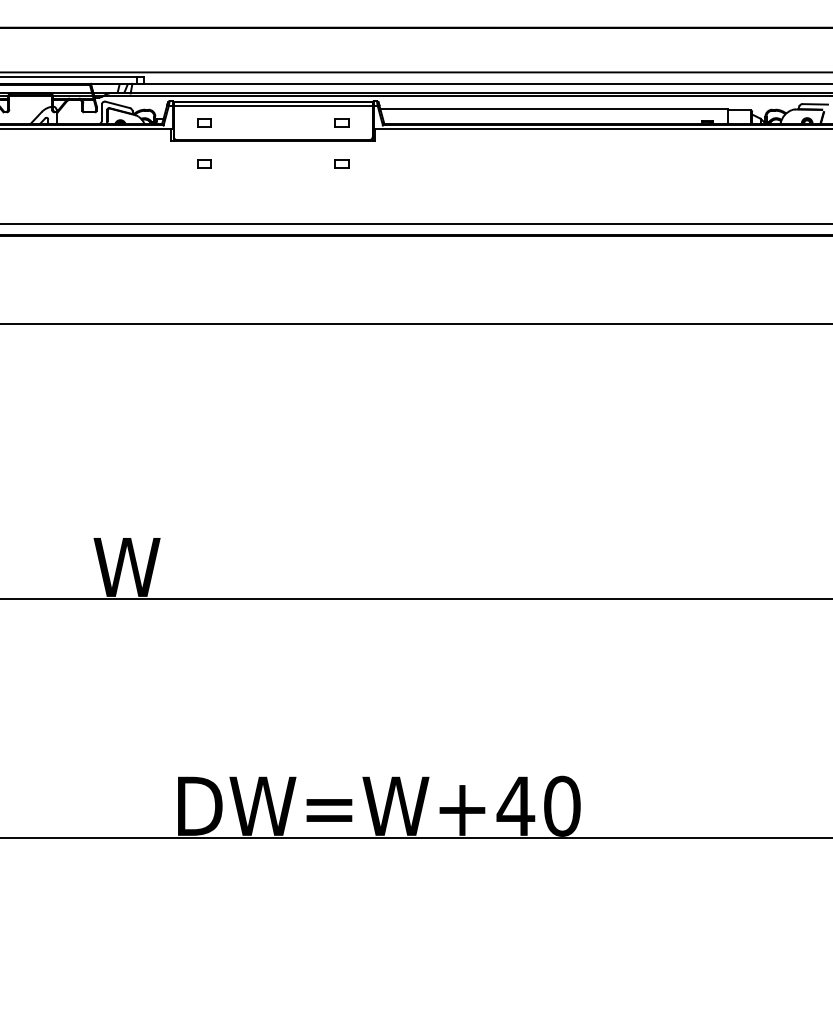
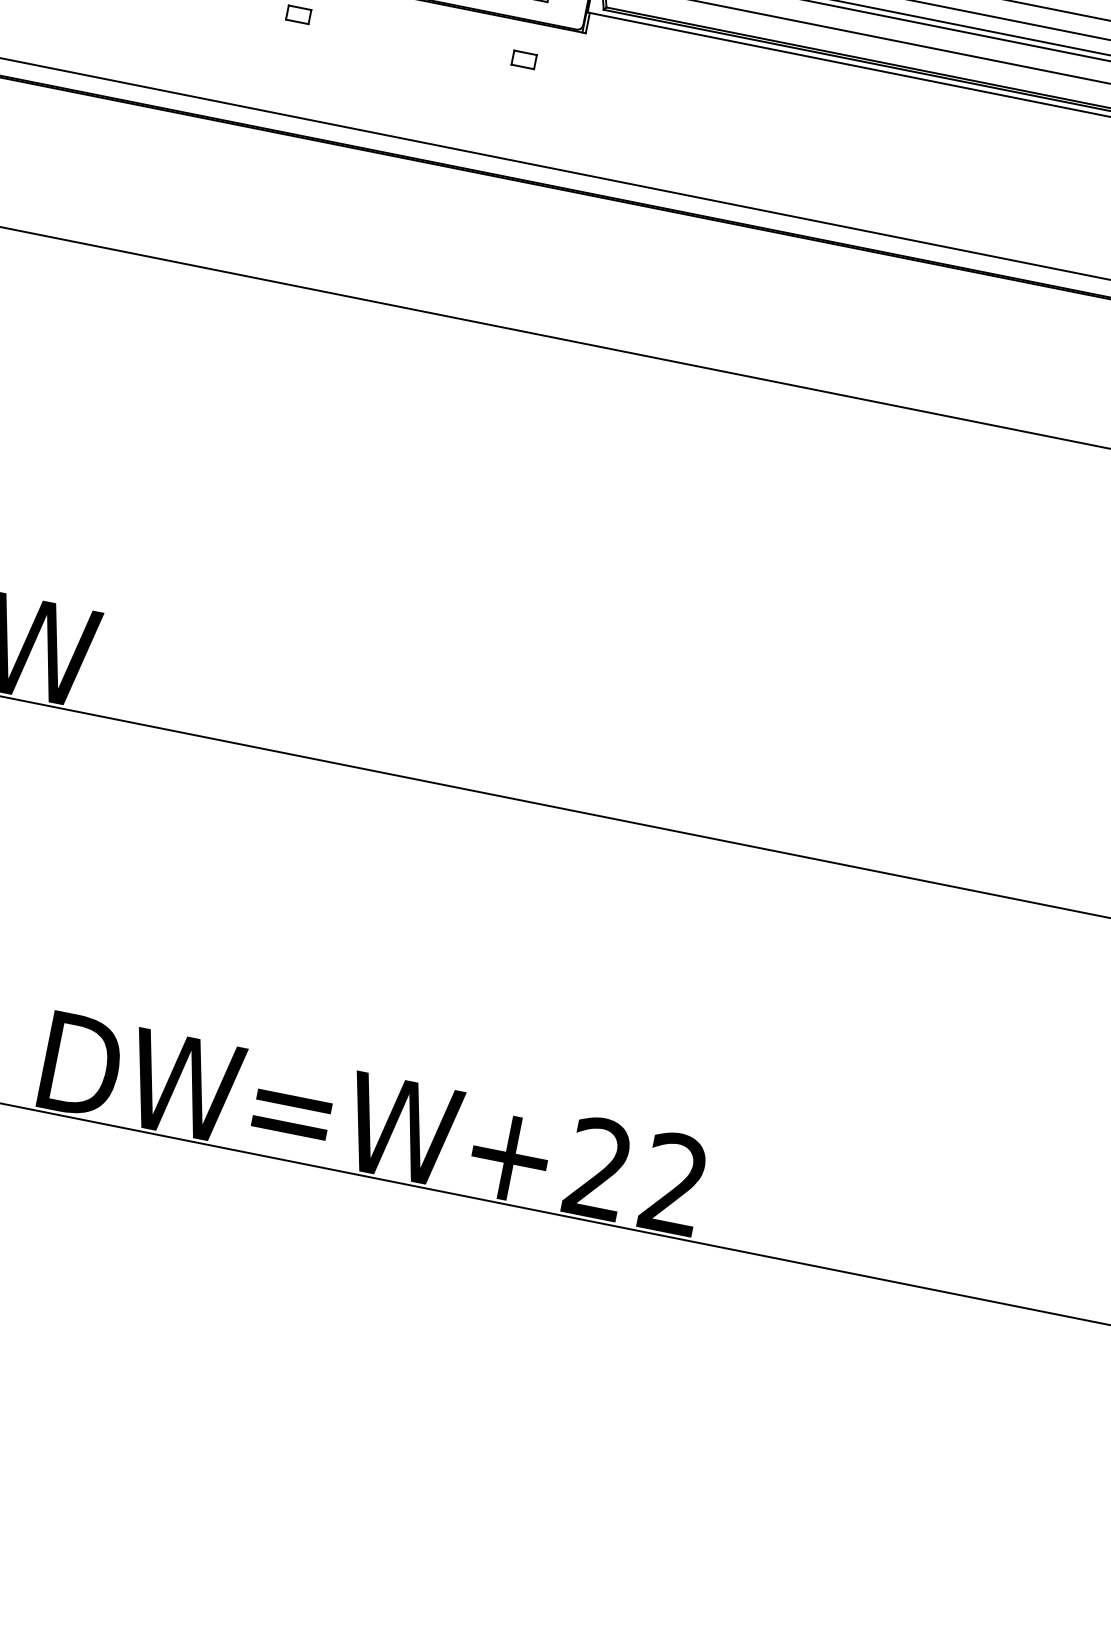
text: (538, 805) -> (635, 1175), DW=W+40 -> DW=W+22

